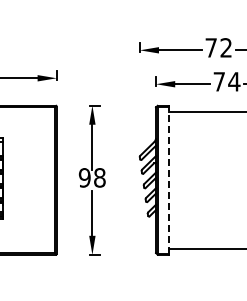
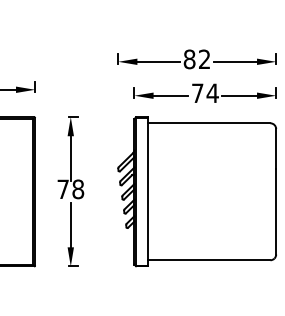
text: (211, 48) -> (189, 59), 72 -> 82
text: (85, 178) -> (63, 189), 98 -> 78
line: (169, 180) -> (147, 191), dashed -> solid

